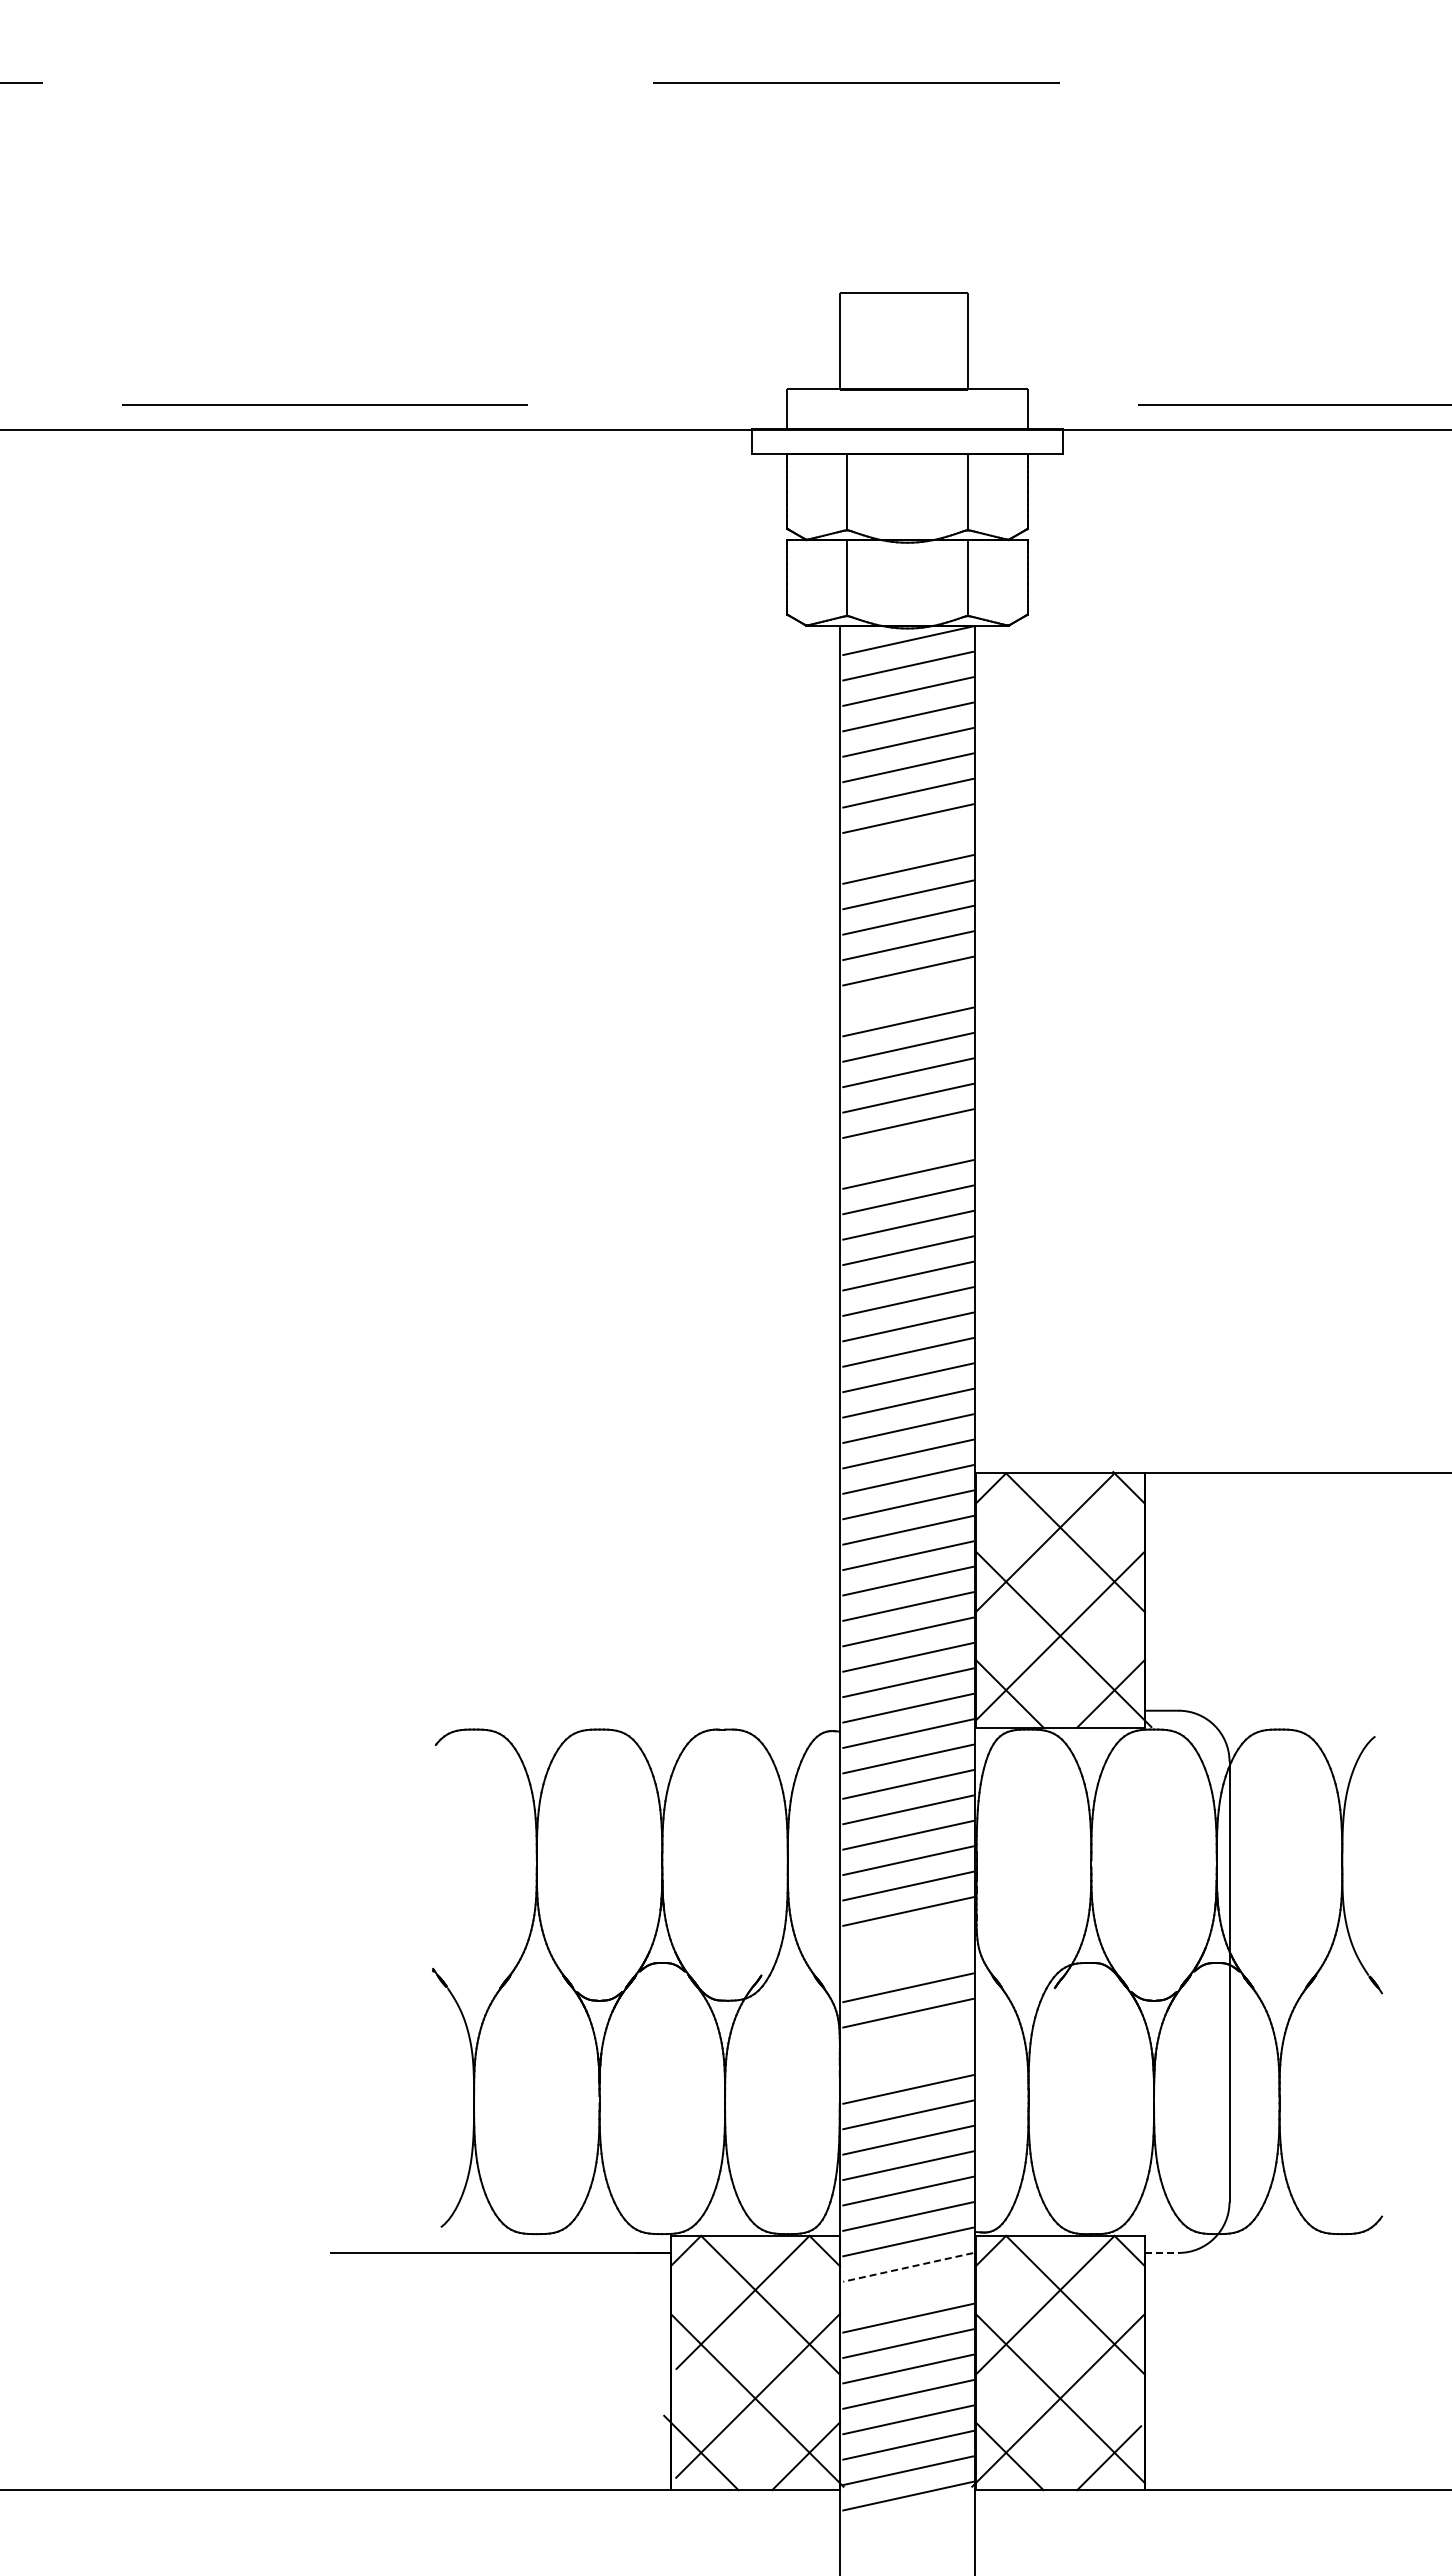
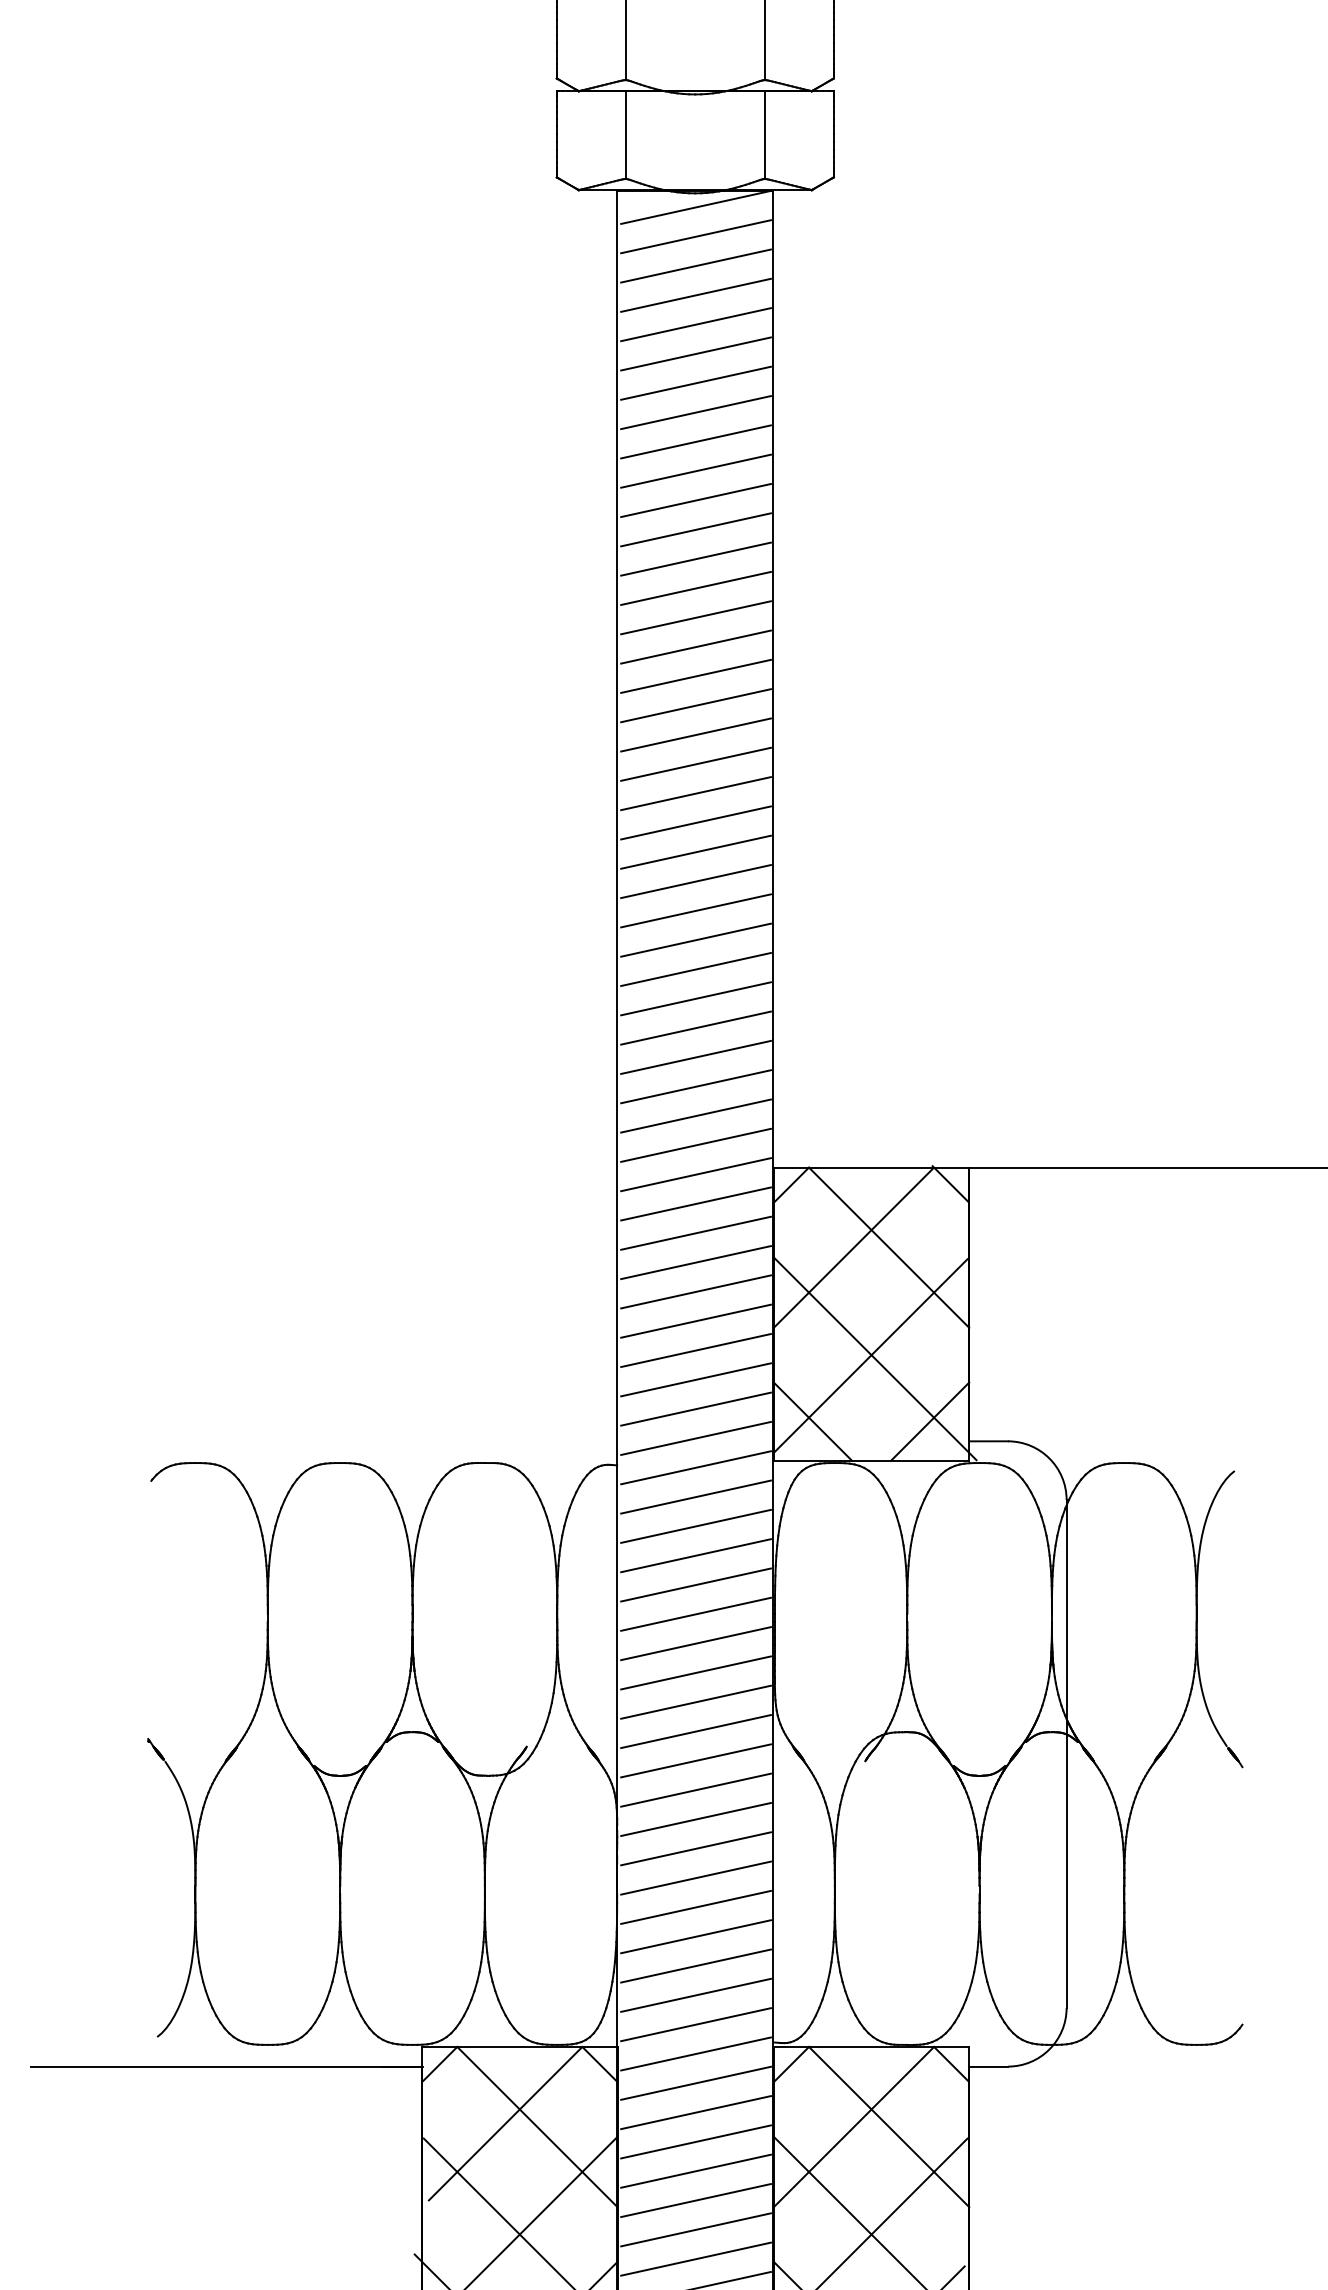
line: (908, 843) -> (696, 441), added
line: (908, 996) -> (696, 617), added
line: (908, 1148) -> (696, 792), added
line: (908, 1936) -> (696, 1701), added
line: (908, 1962) -> (696, 1731), added
line: (908, 2038) -> (696, 1819), added
line: (908, 2063) -> (696, 1848), added
line: (1161, 2252) -> (988, 2066), dashed -> solid
line: (907, 2267) -> (695, 2083), dashed -> solid
line: (908, 2292) -> (696, 2112), added

